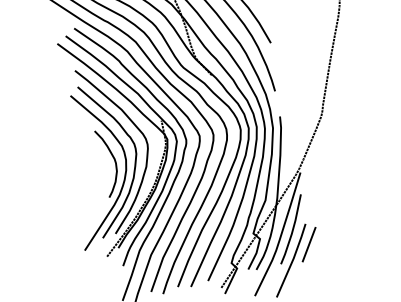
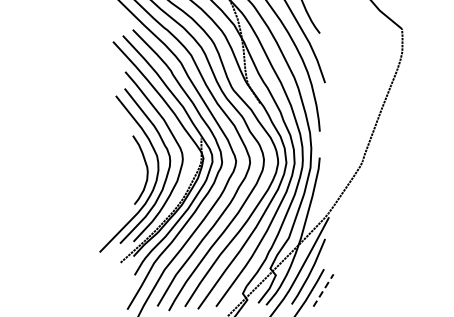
line: (309, 244) -> (323, 290), solid -> dashed

